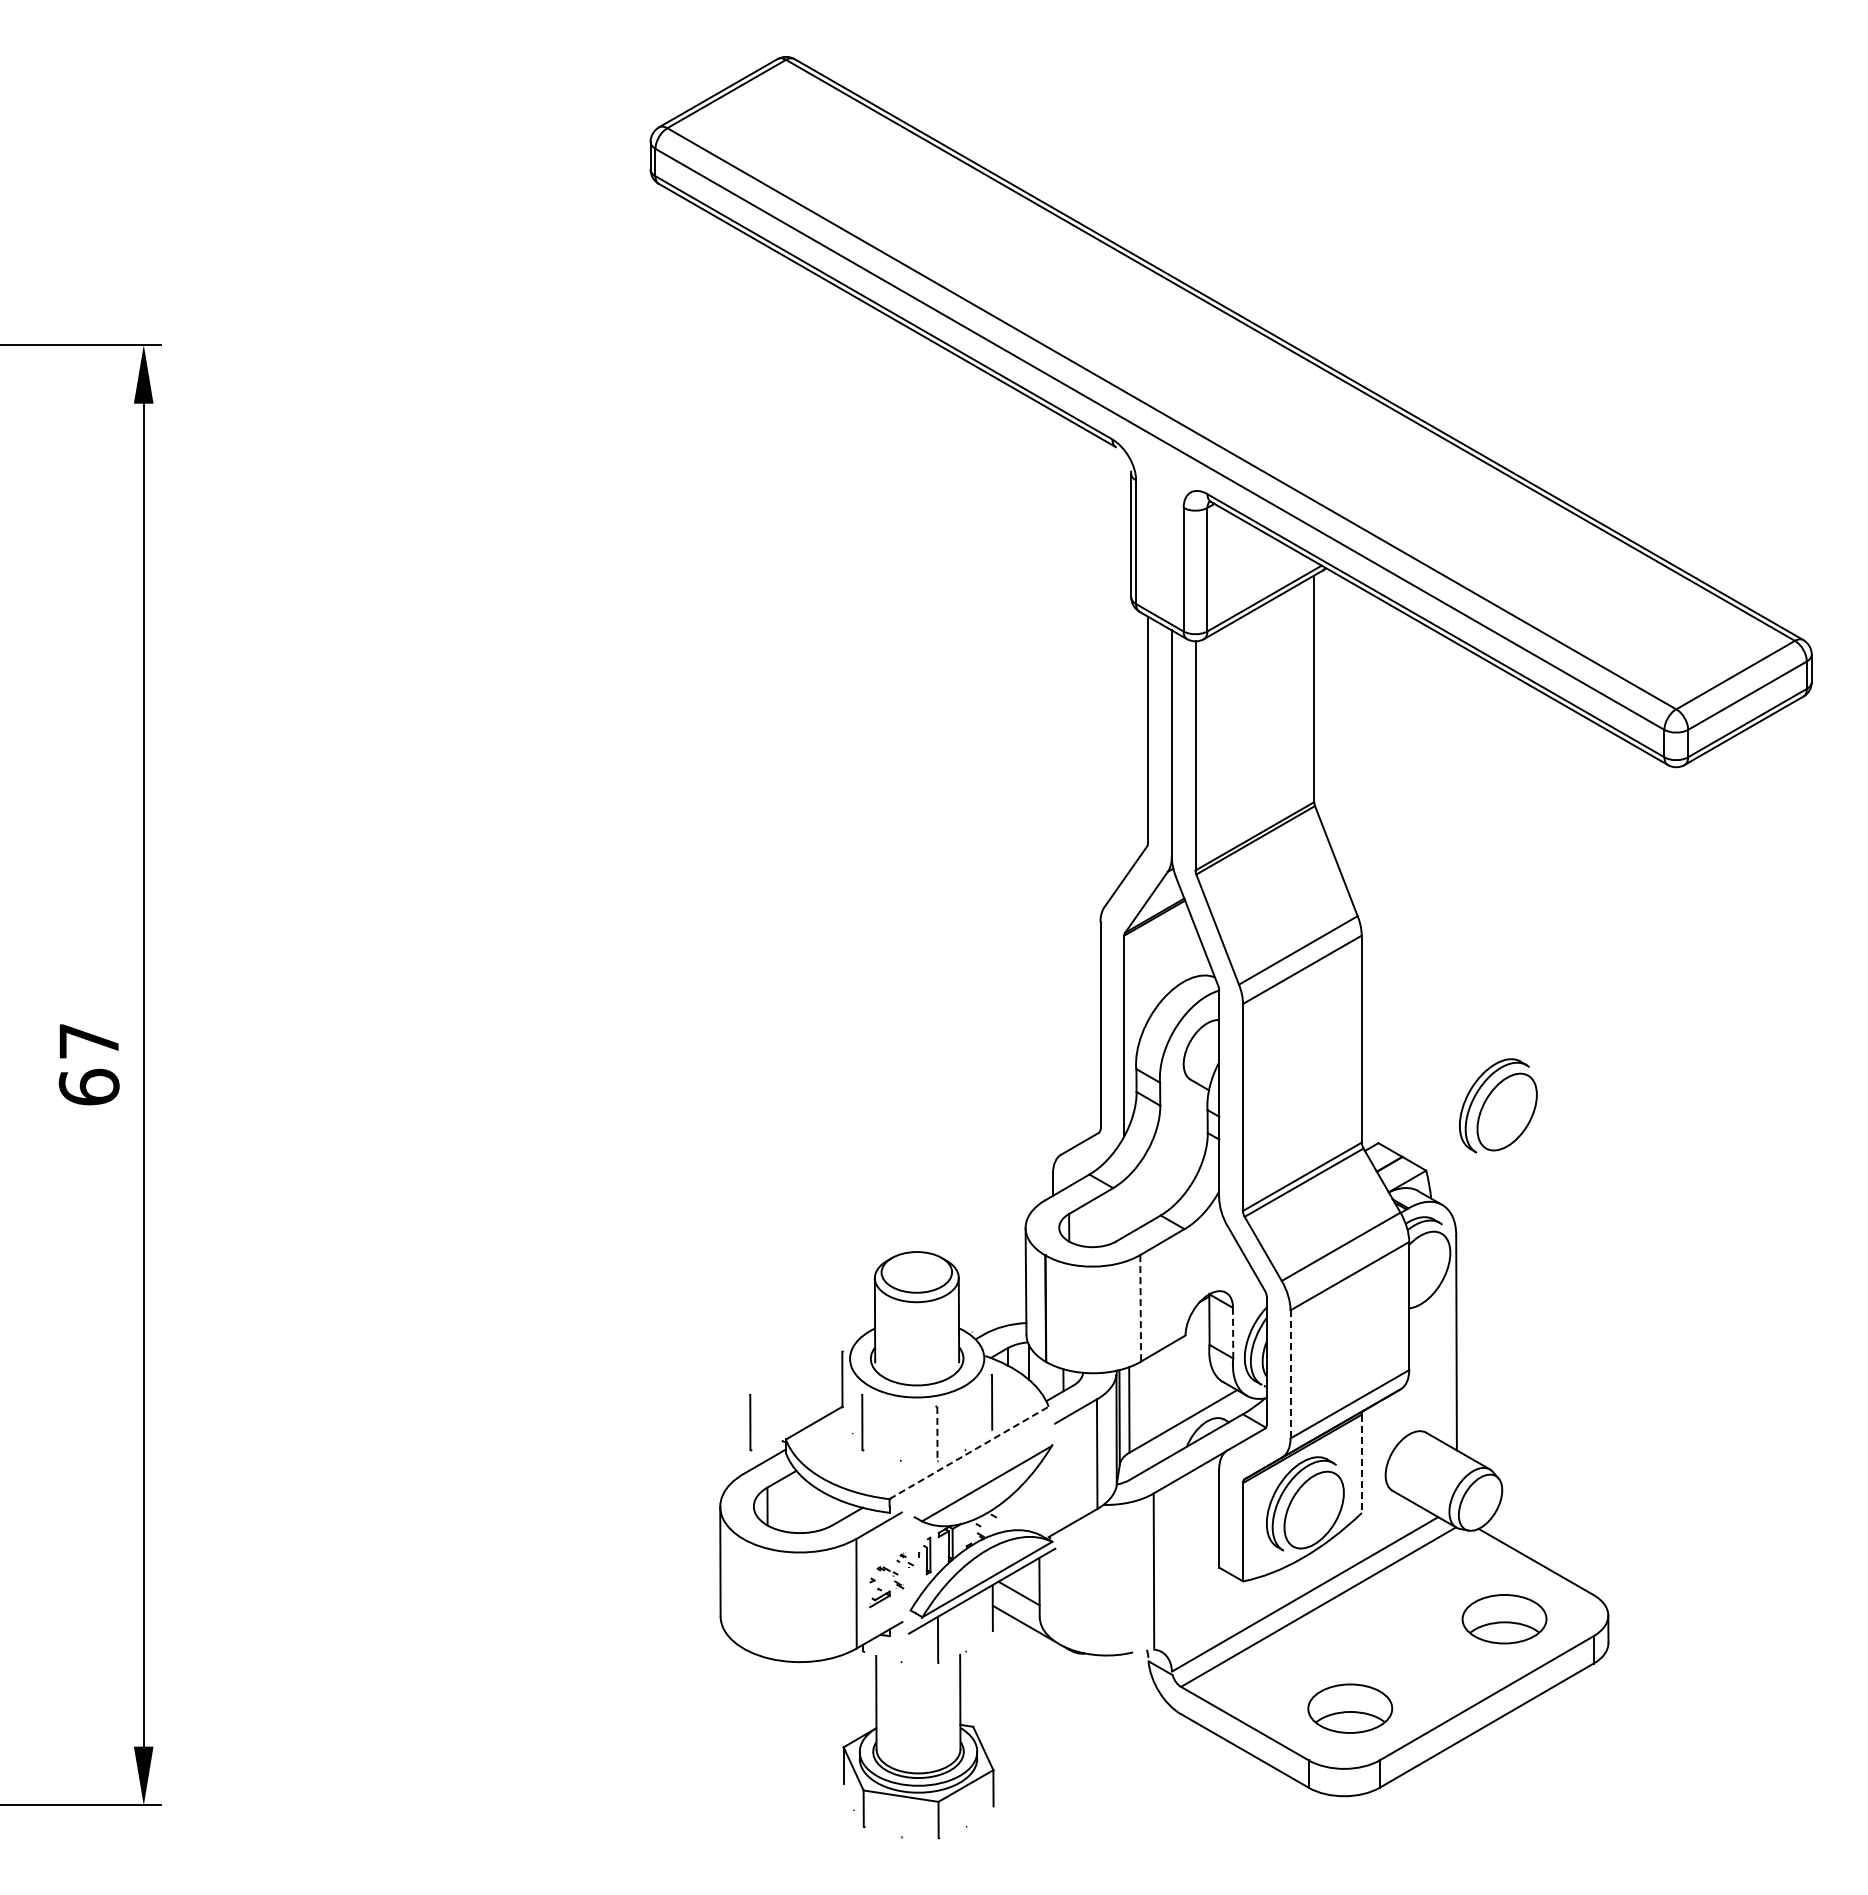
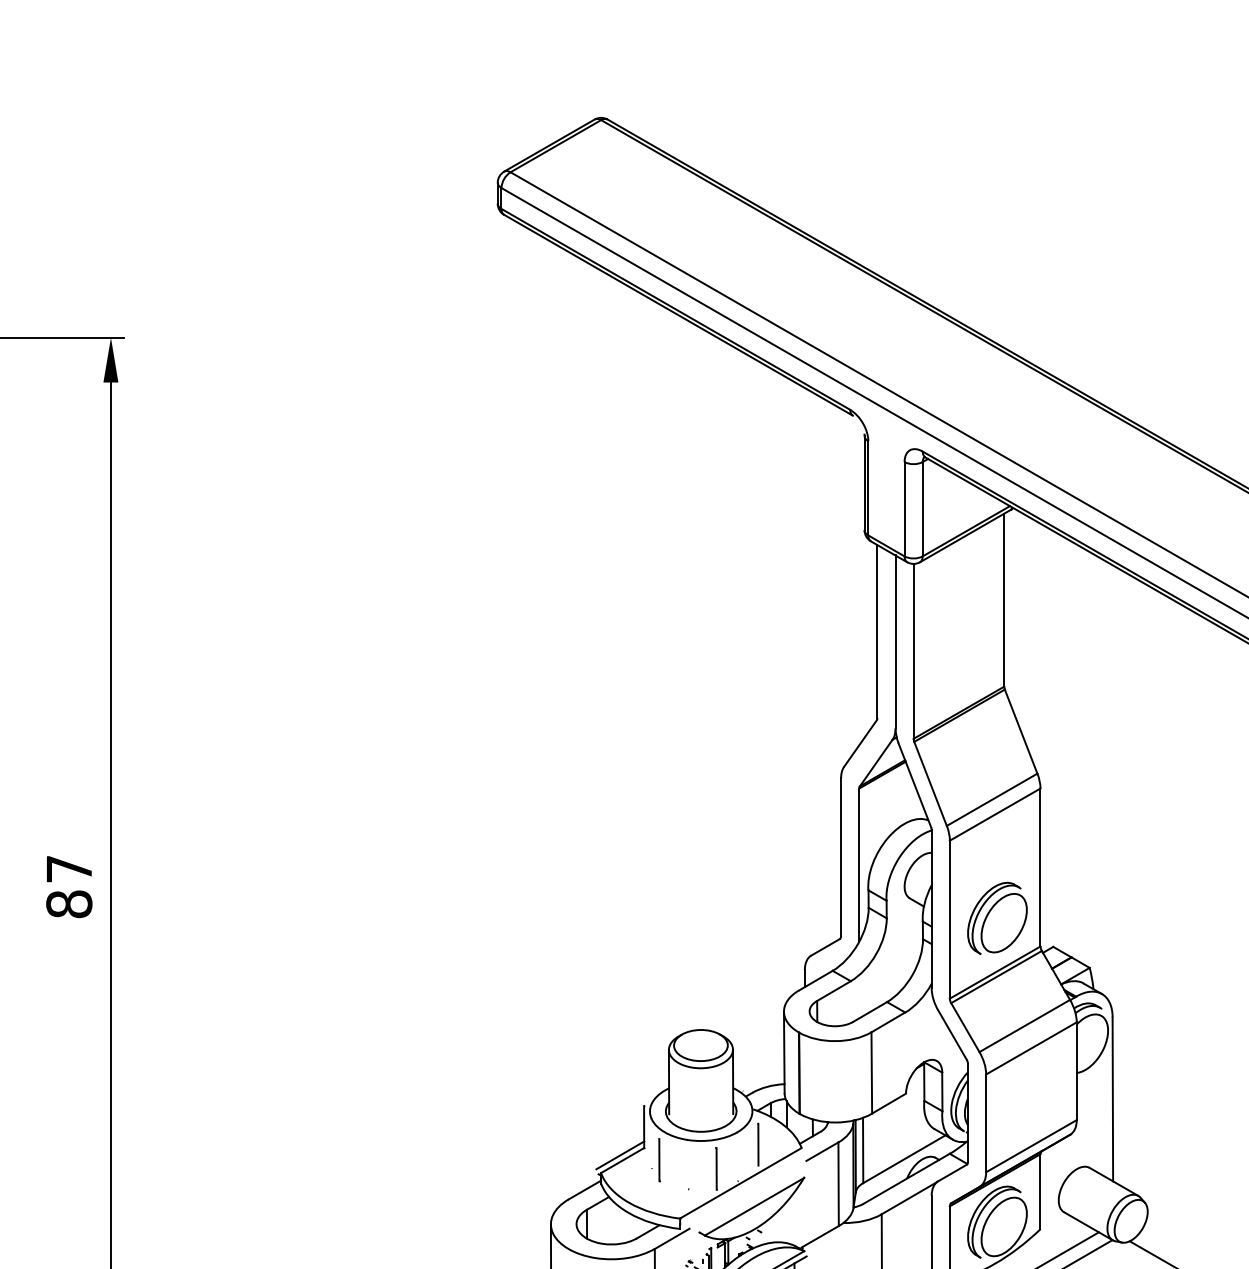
text: (88, 1086) -> (68, 903), 67 -> 87
part: (1498, 1105) -> (997, 918), moved
line: (1140, 1308) -> (871, 1073), dashed -> solid
line: (1233, 1333) -> (942, 1092), dashed -> solid
line: (1290, 1374) -> (986, 1123), dashed -> solid
line: (810, 1416) -> (619, 1155), added
line: (750, 1422) -> (574, 1160), removed
line: (937, 1434) -> (716, 1169), dashed -> solid
line: (969, 1452) -> (741, 1182), dashed -> solid
line: (1361, 1464) -> (1040, 1192), dashed -> solid

